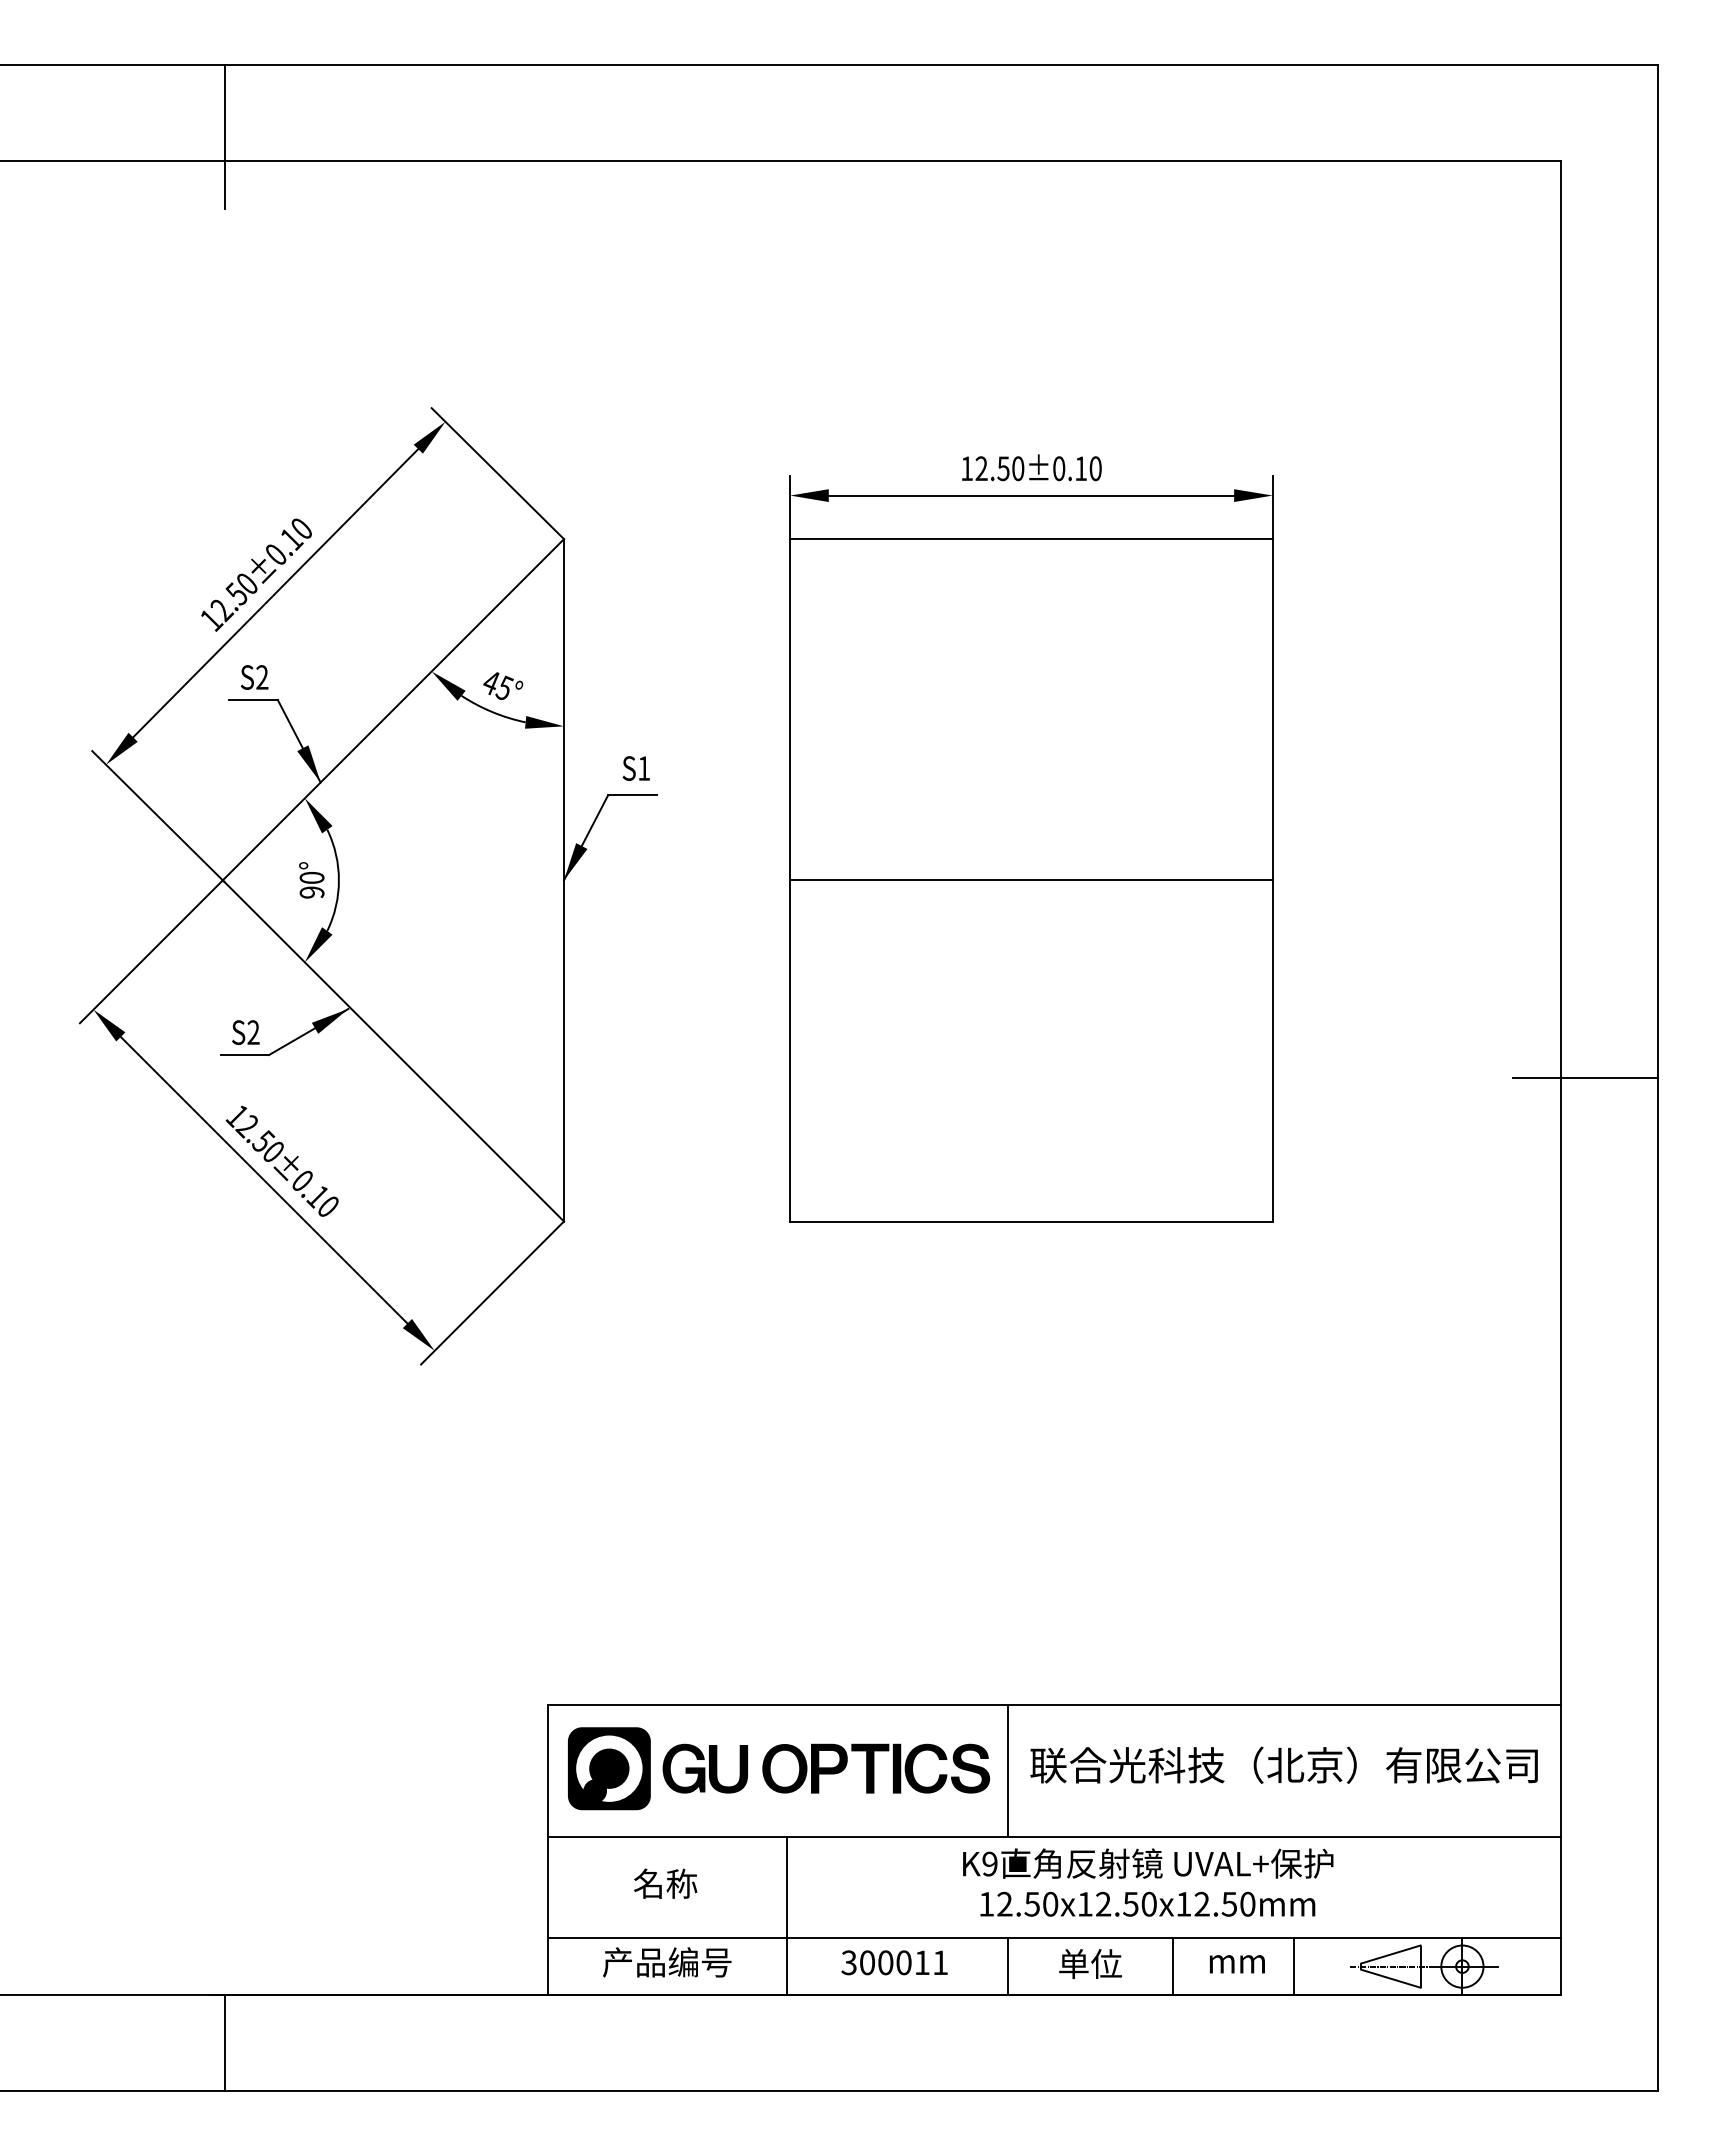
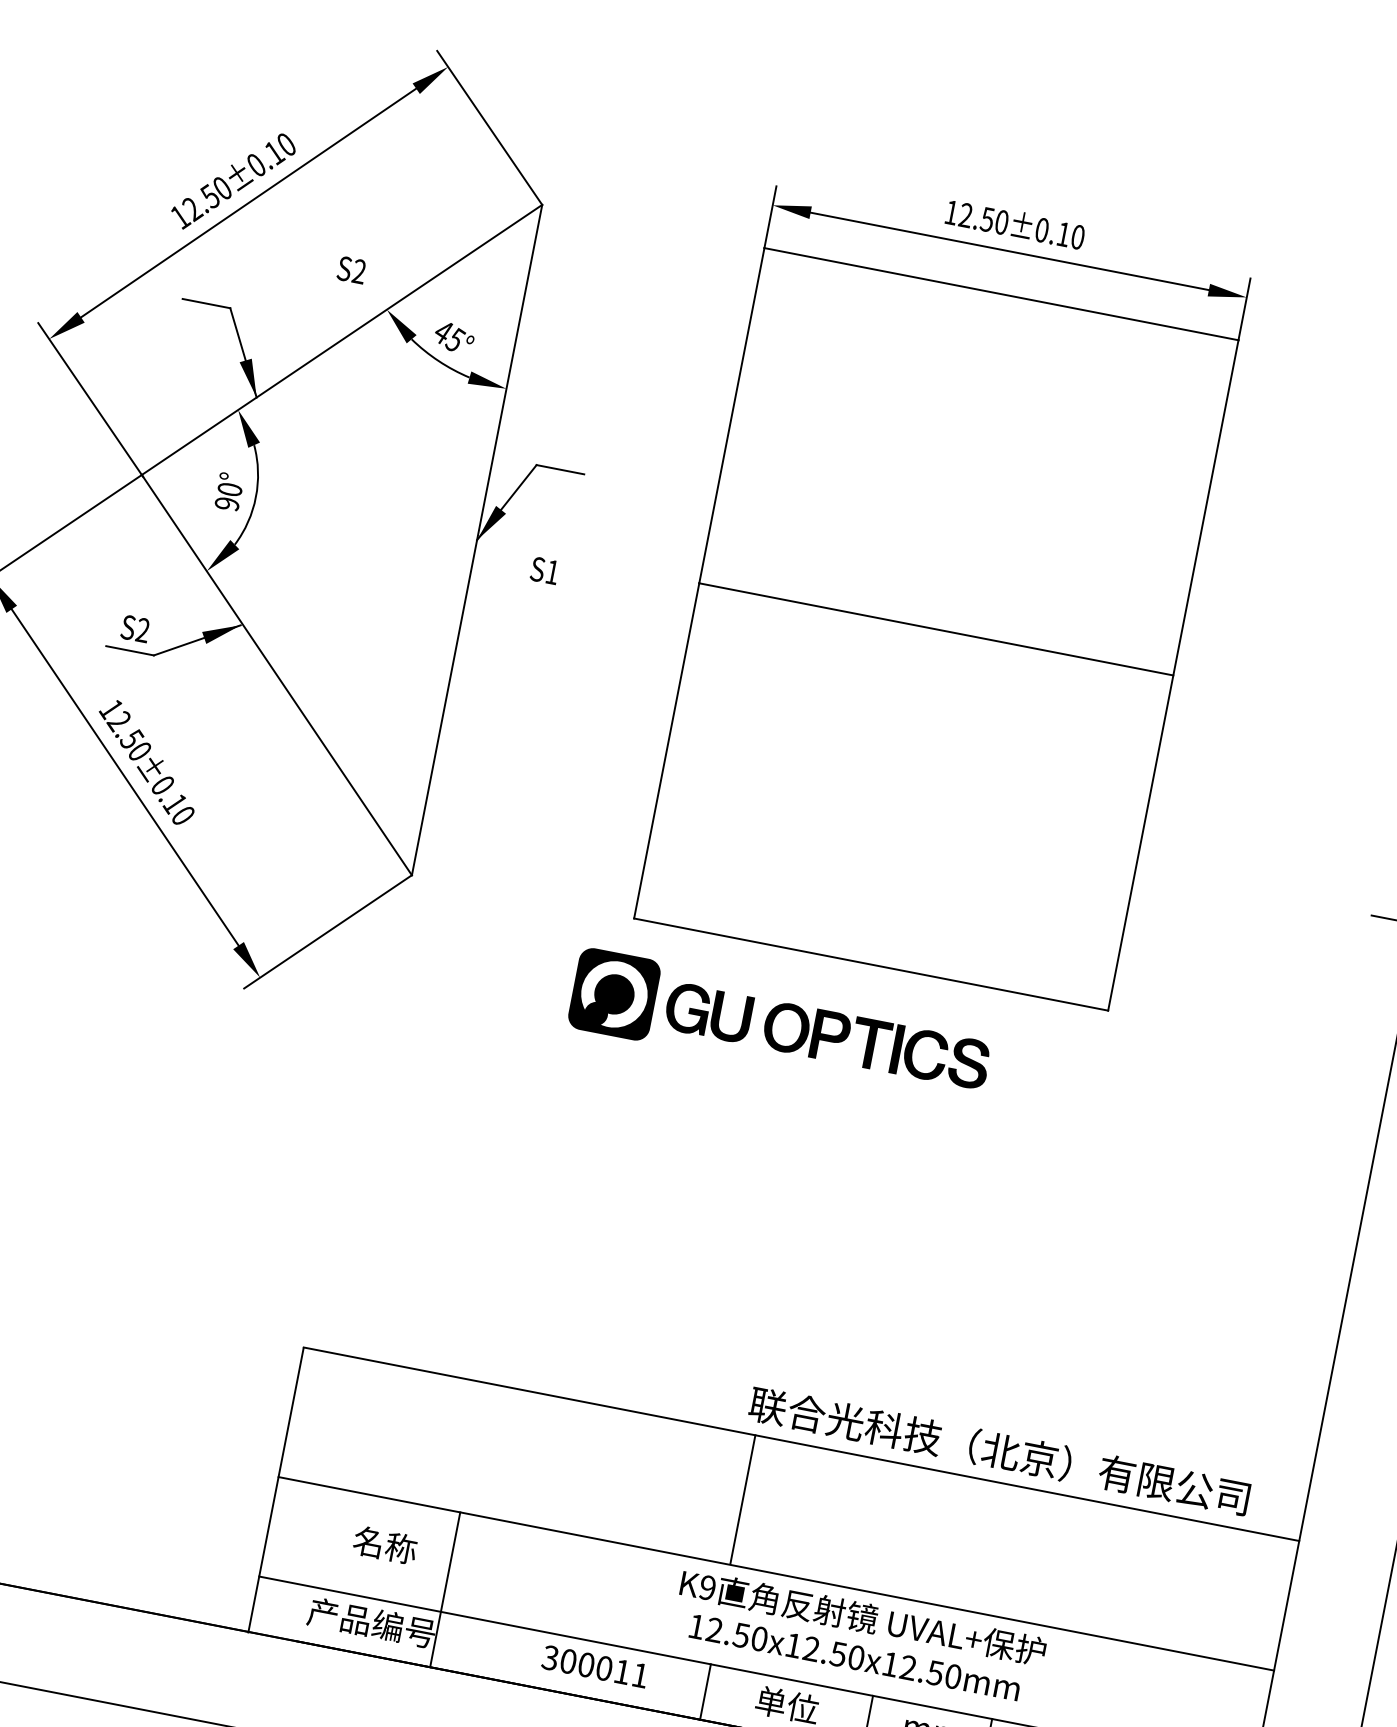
text: (254, 677) -> (351, 270), moved
text: (635, 768) -> (544, 570), moved
text: (1283, 1764) -> (999, 1450), moved
part: (779, 1768) -> (781, 1026), moved
line: (786, 1915) -> (444, 1589), moved

